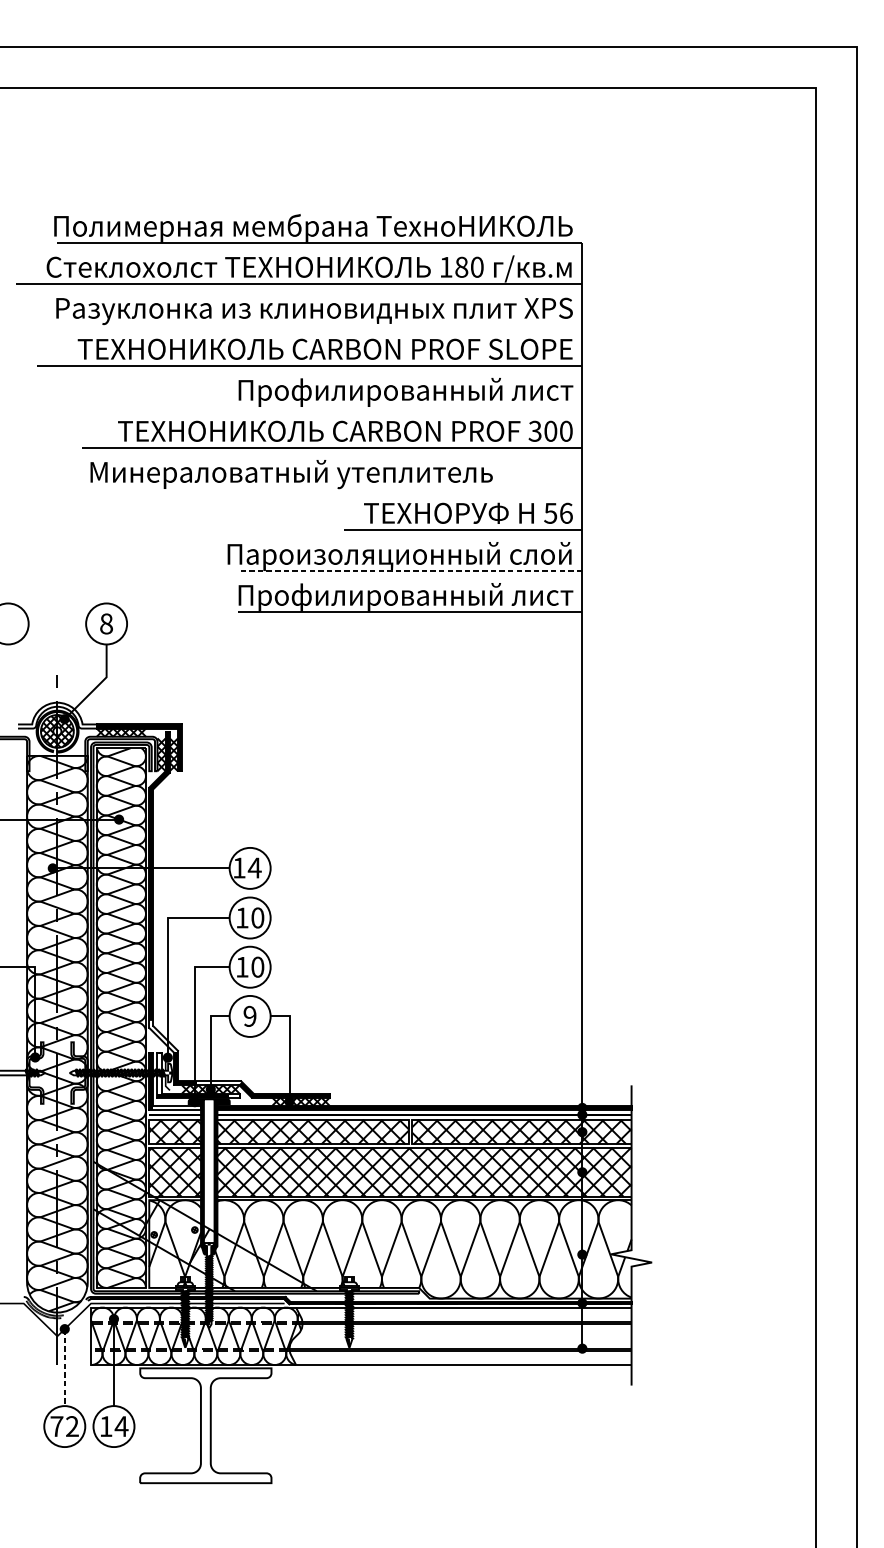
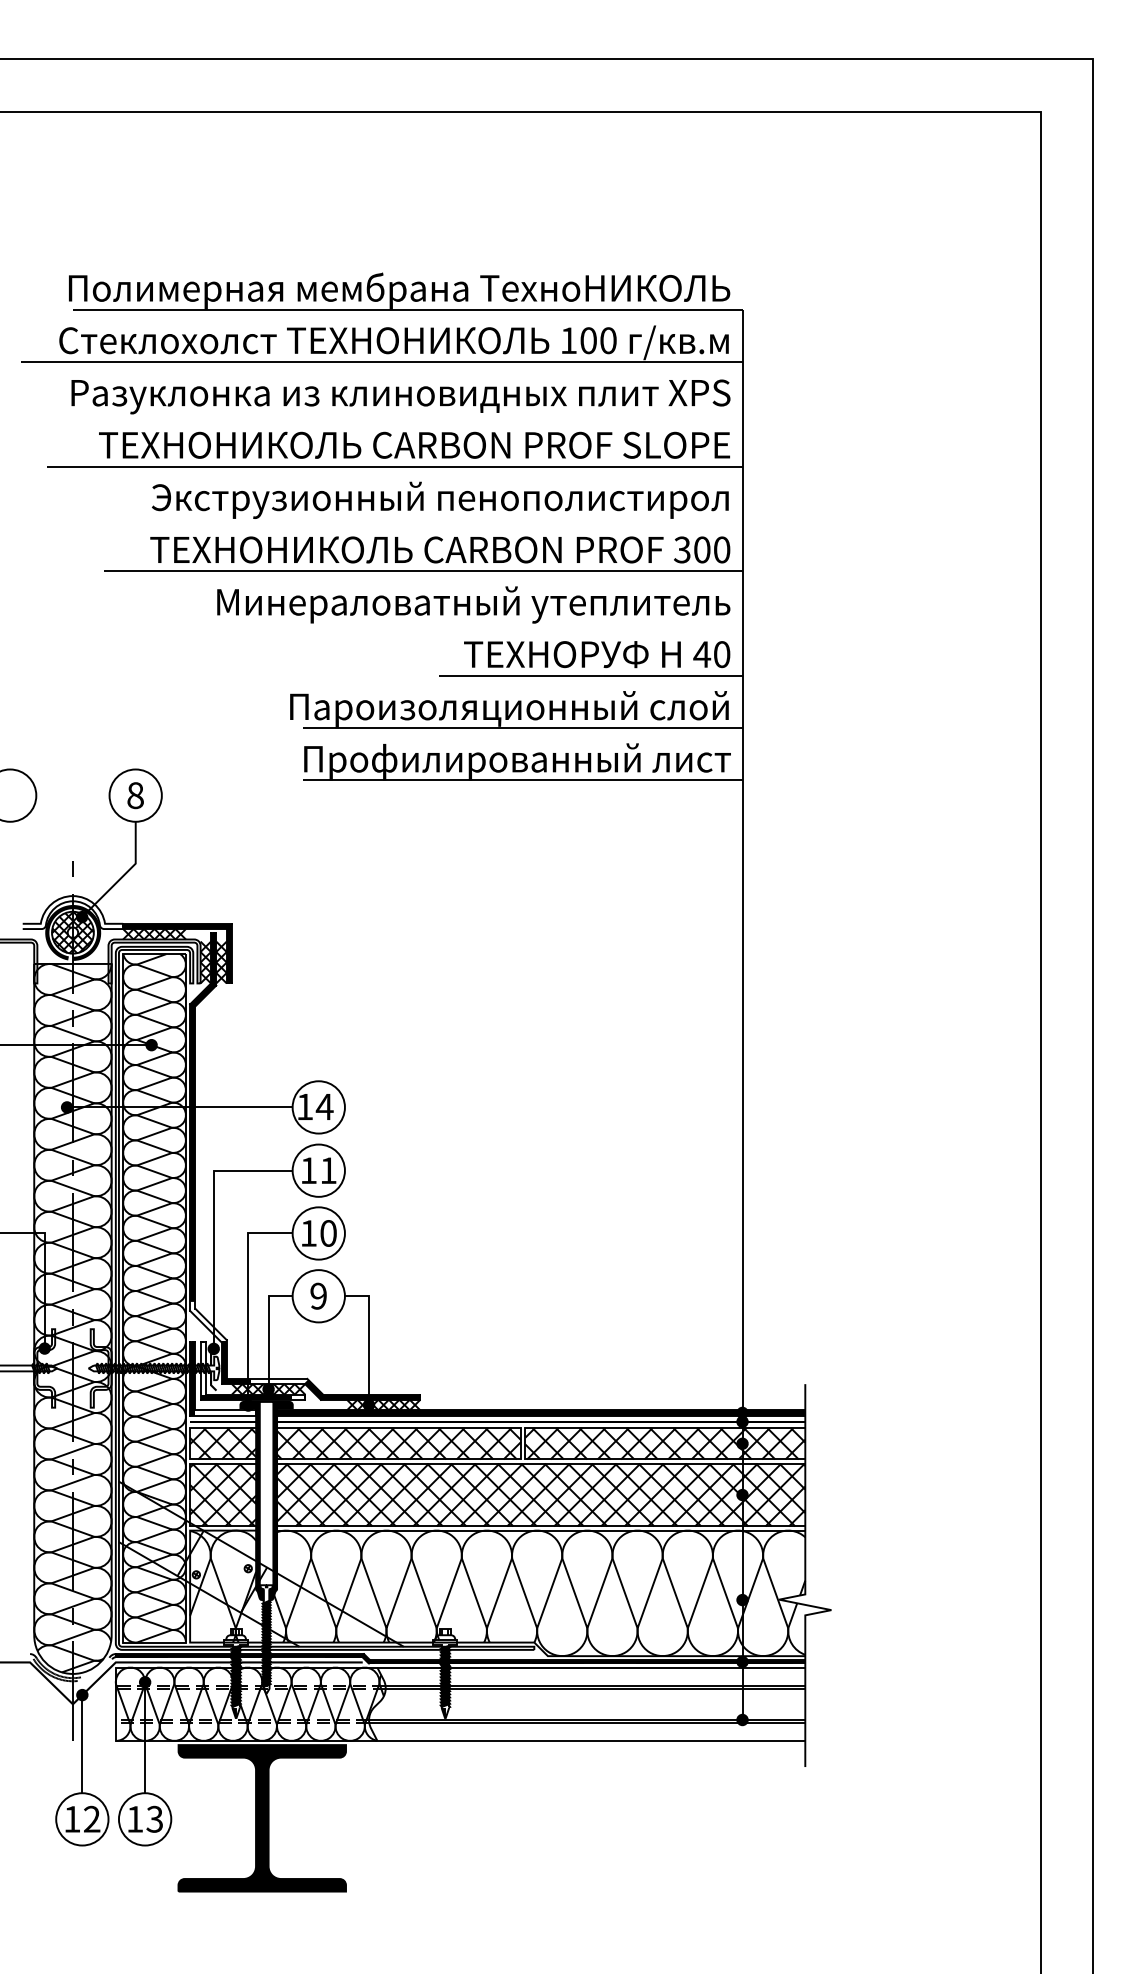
text: (461, 267) -> (588, 340), 180 -> 100
text: (345, 391) -> (440, 499), Профилированный лист -> Экструзионный пенополистирол
text: (291, 474) -> (473, 604), moved
text: (558, 513) -> (711, 654), 56 -> 40
line: (409, 571) -> (522, 728), dashed -> solid
text: (257, 917) -> (328, 1170), 10 -> 11
line: (64, 1367) -> (82, 1744), dashed -> solid
text: (121, 1425) -> (154, 1818), 14 -> 13
fill: (206, 1425) -> (262, 1818), added
text: (57, 1426) -> (72, 1819), 72 -> 12

